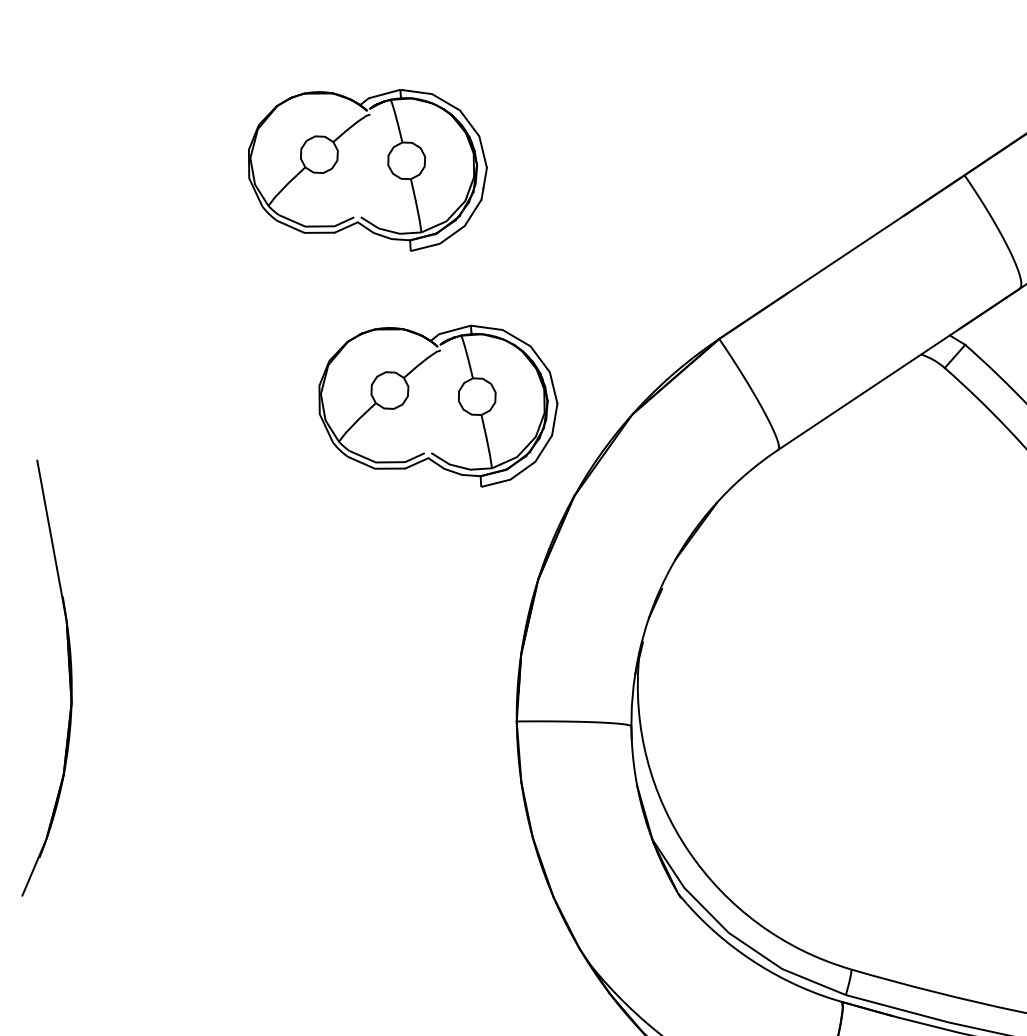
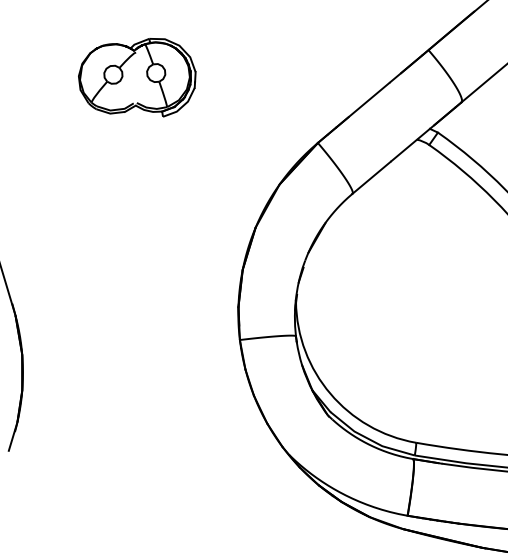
part: (438, 401) -> (184, 188), removed

